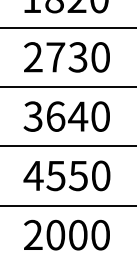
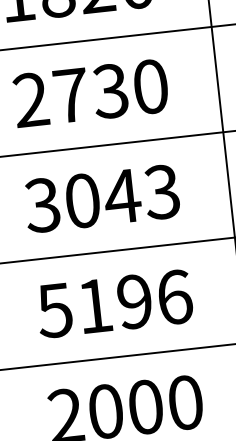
text: (77, 116) -> (121, 196), 3640 -> 3043
text: (66, 175) -> (113, 303), 4550 -> 5196

